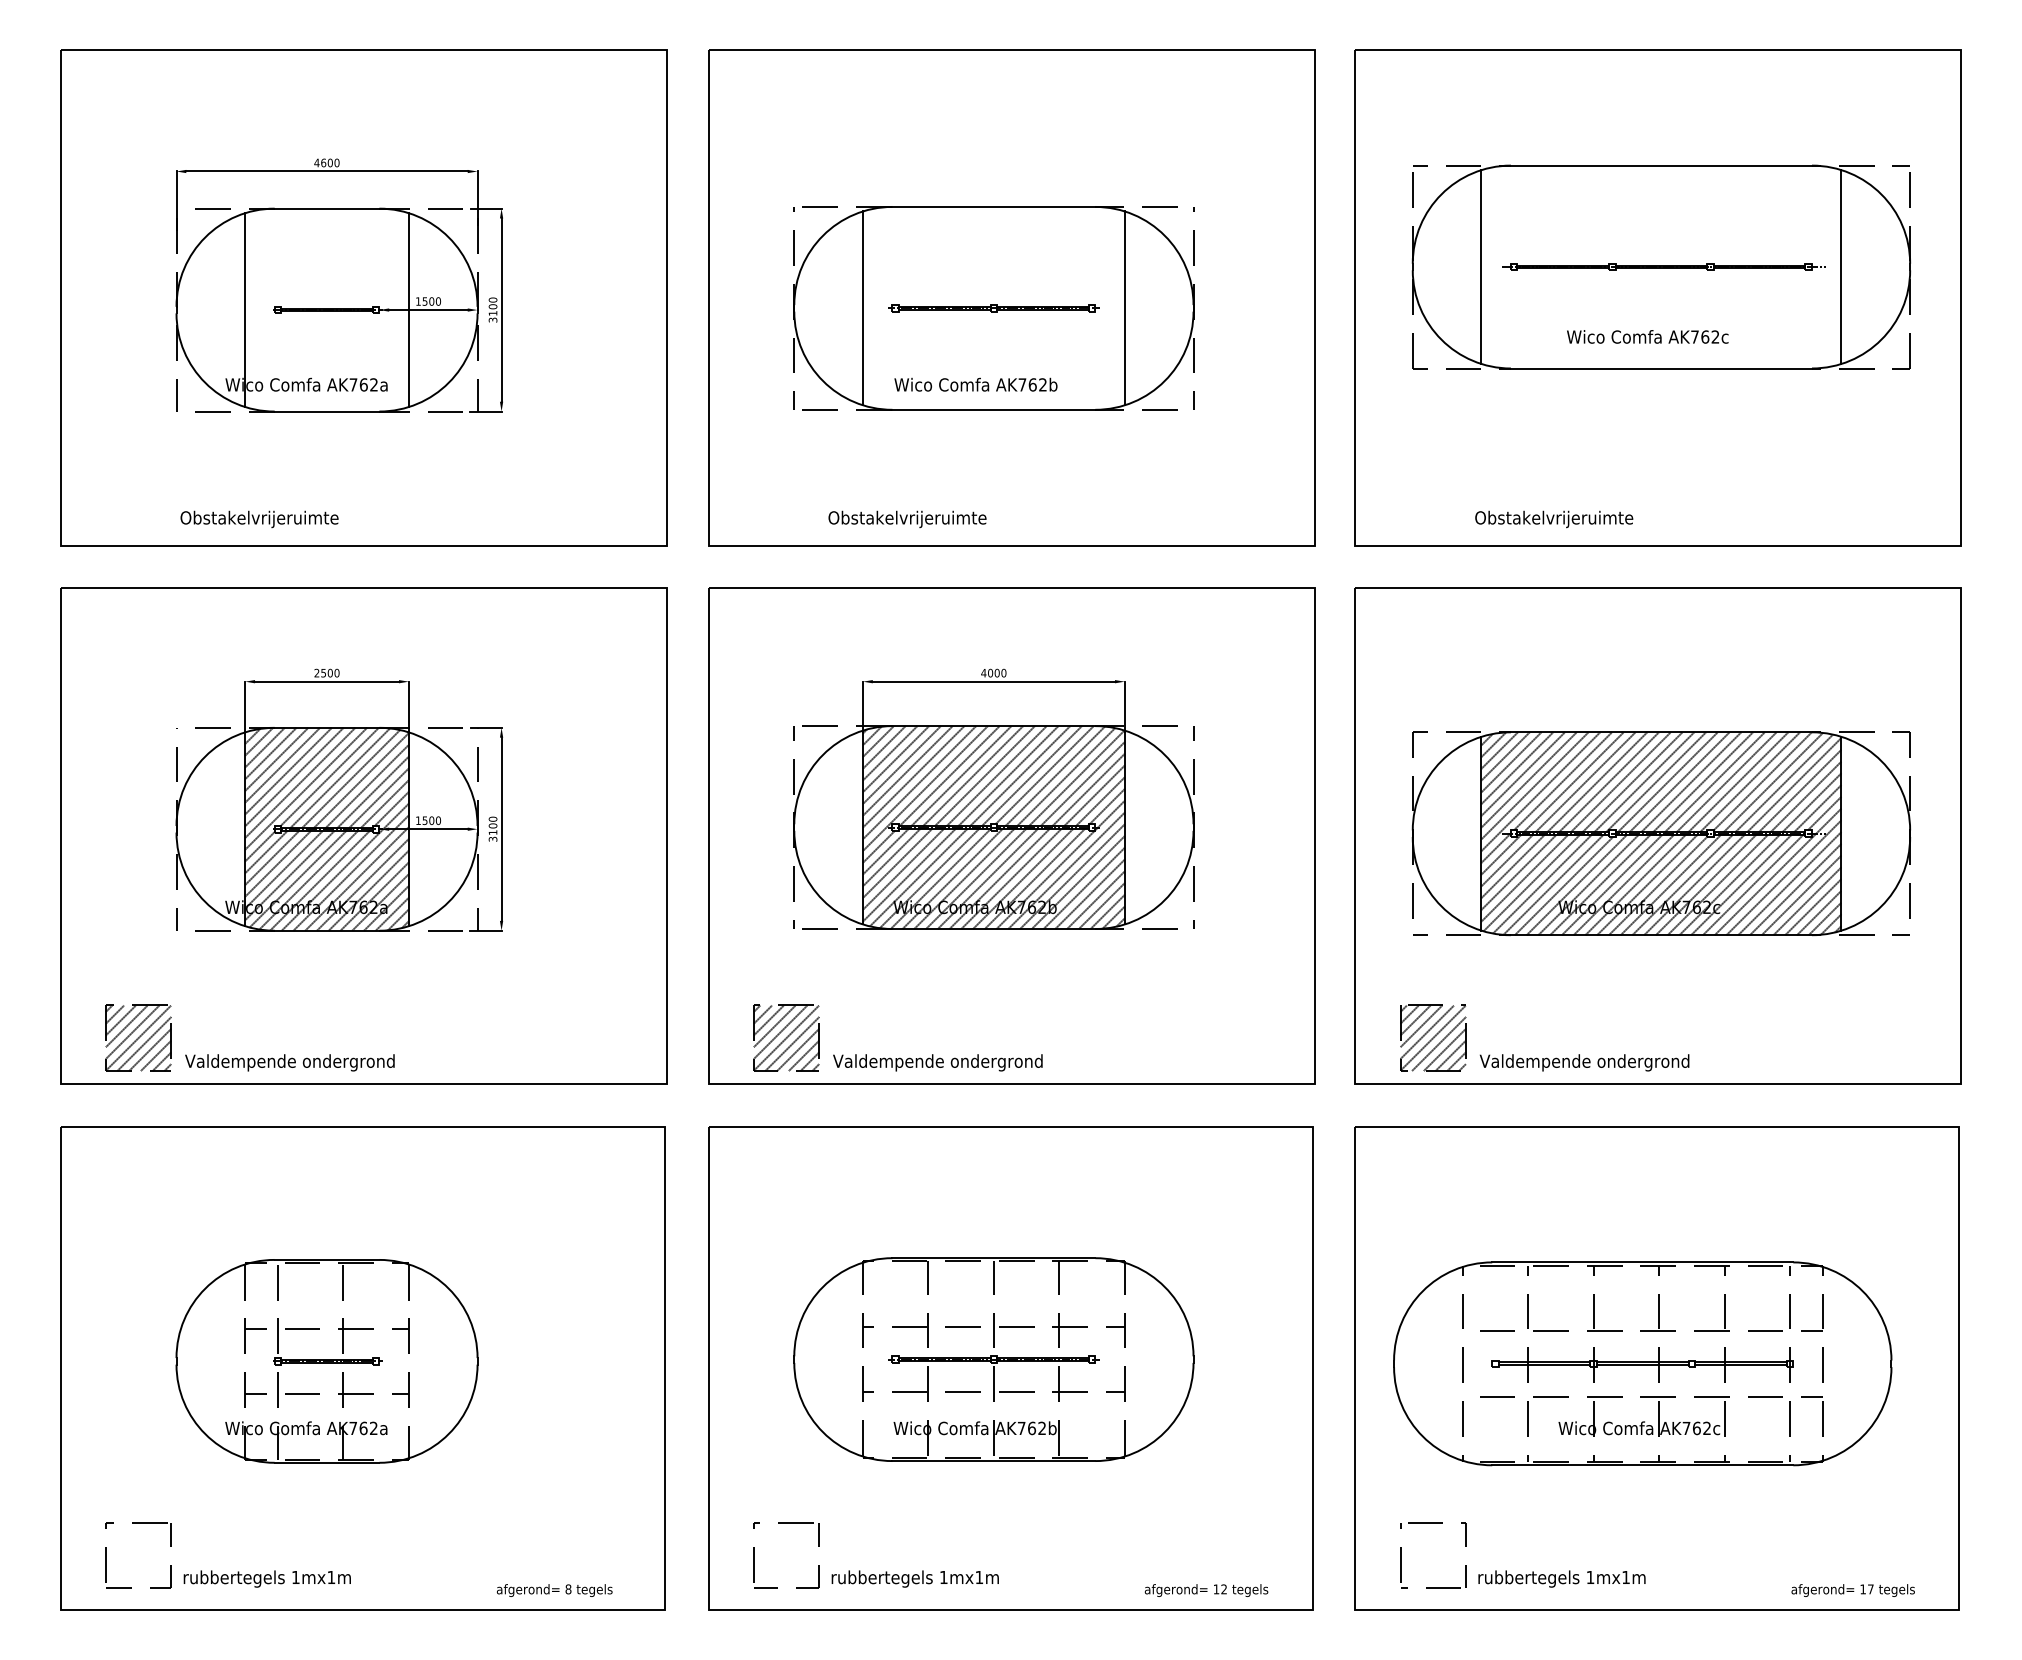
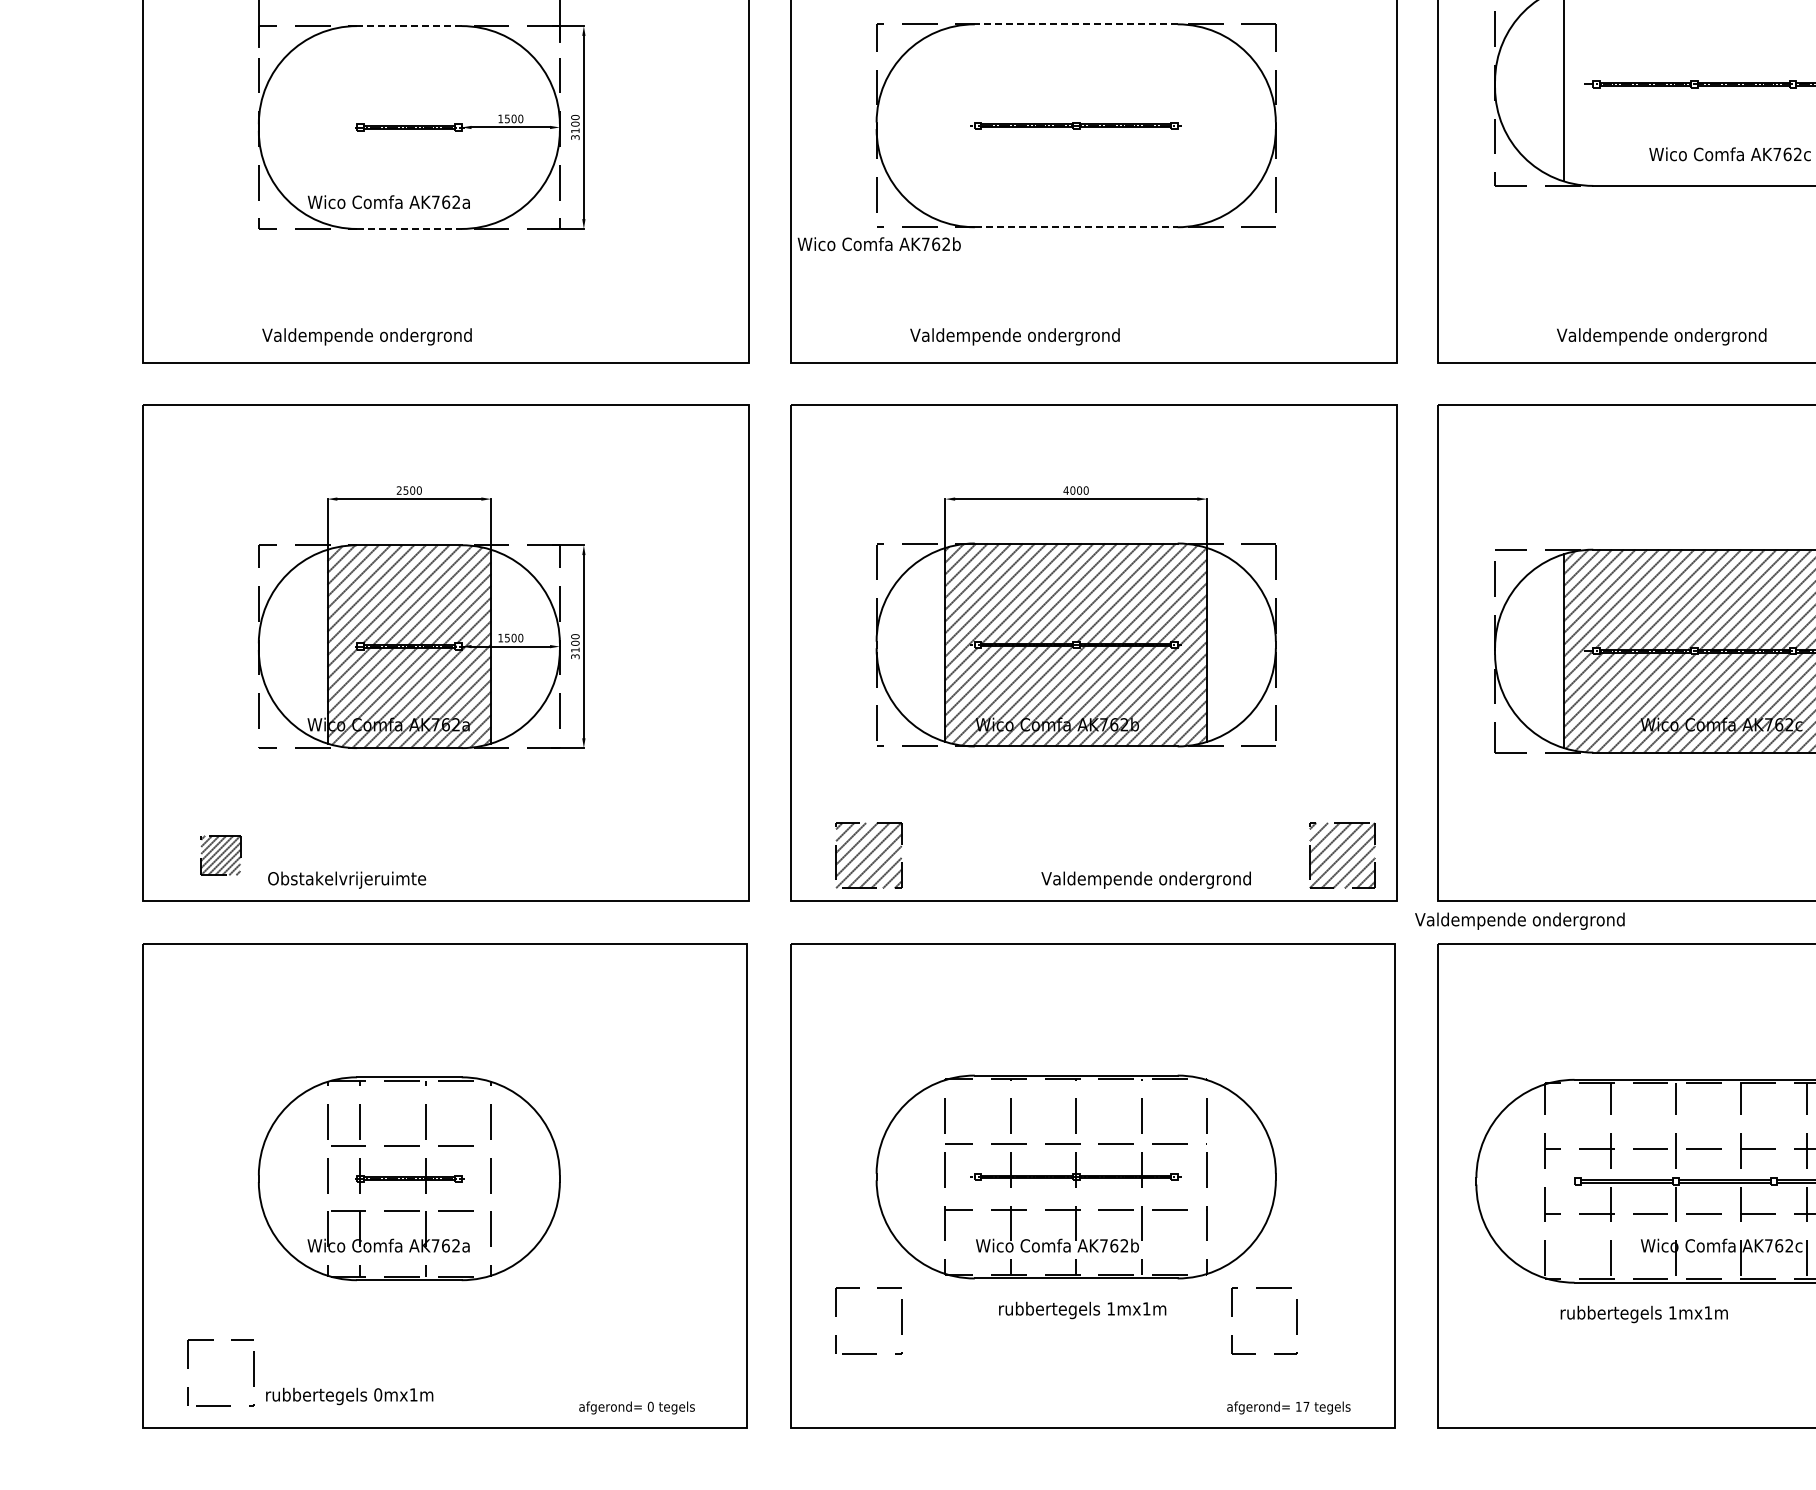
line: (993, 206) -> (1075, 23), solid -> dashed
line: (326, 208) -> (408, 25), solid -> dashed
line: (863, 308) -> (945, 125), removed
line: (1124, 308) -> (1206, 125), removed
line: (245, 310) -> (327, 127), removed
line: (408, 310) -> (490, 127), removed
text: (975, 384) -> (878, 243), moved
line: (994, 409) -> (1076, 226), solid -> dashed
line: (327, 411) -> (409, 228), solid -> dashed
text: (284, 519) -> (366, 336), Obstakelvrijeruimte -> Valdempende ondergrond
text: (932, 519) -> (1014, 336), Obstakelvrijeruimte -> Valdempende ondergrond
text: (1579, 519) -> (1661, 336), Obstakelvrijeruimte -> Valdempende ondergrond
part: (138, 1037) -> (220, 854), size x0.6
part: (1433, 1037) -> (1342, 854), moved
text: (289, 1062) -> (371, 879), Valdempende ondergrond -> Obstakelvrijeruimte
text: (937, 1062) -> (1145, 879), moved
text: (1584, 1062) -> (1519, 920), moved
part: (786, 1523) -> (868, 1288), moved
part: (1433, 1523) -> (1264, 1288), moved
text: (295, 1577) -> (377, 1394), 1mx1m -> 0mx1m
text: (914, 1578) -> (1081, 1309), moved
text: (1561, 1578) -> (1643, 1313), moved
text: (568, 1589) -> (650, 1406), 8 -> 0
text: (1223, 1589) -> (1305, 1406), 12 -> 17

